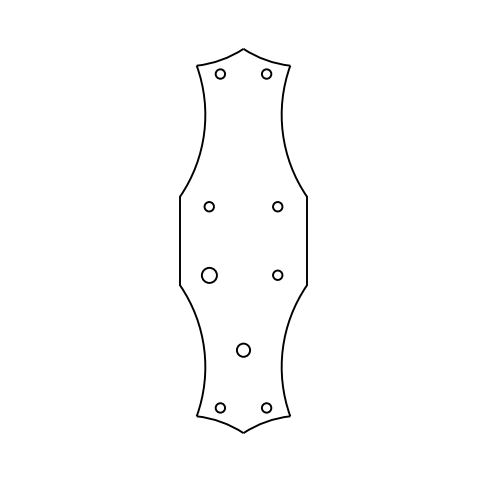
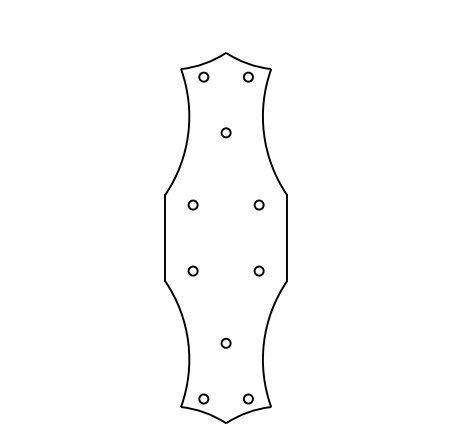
circle: (243, 131) -> (226, 132), added
circle: (208, 274) -> (192, 270), size x0.62
circle: (243, 349) -> (226, 342), size x0.71

